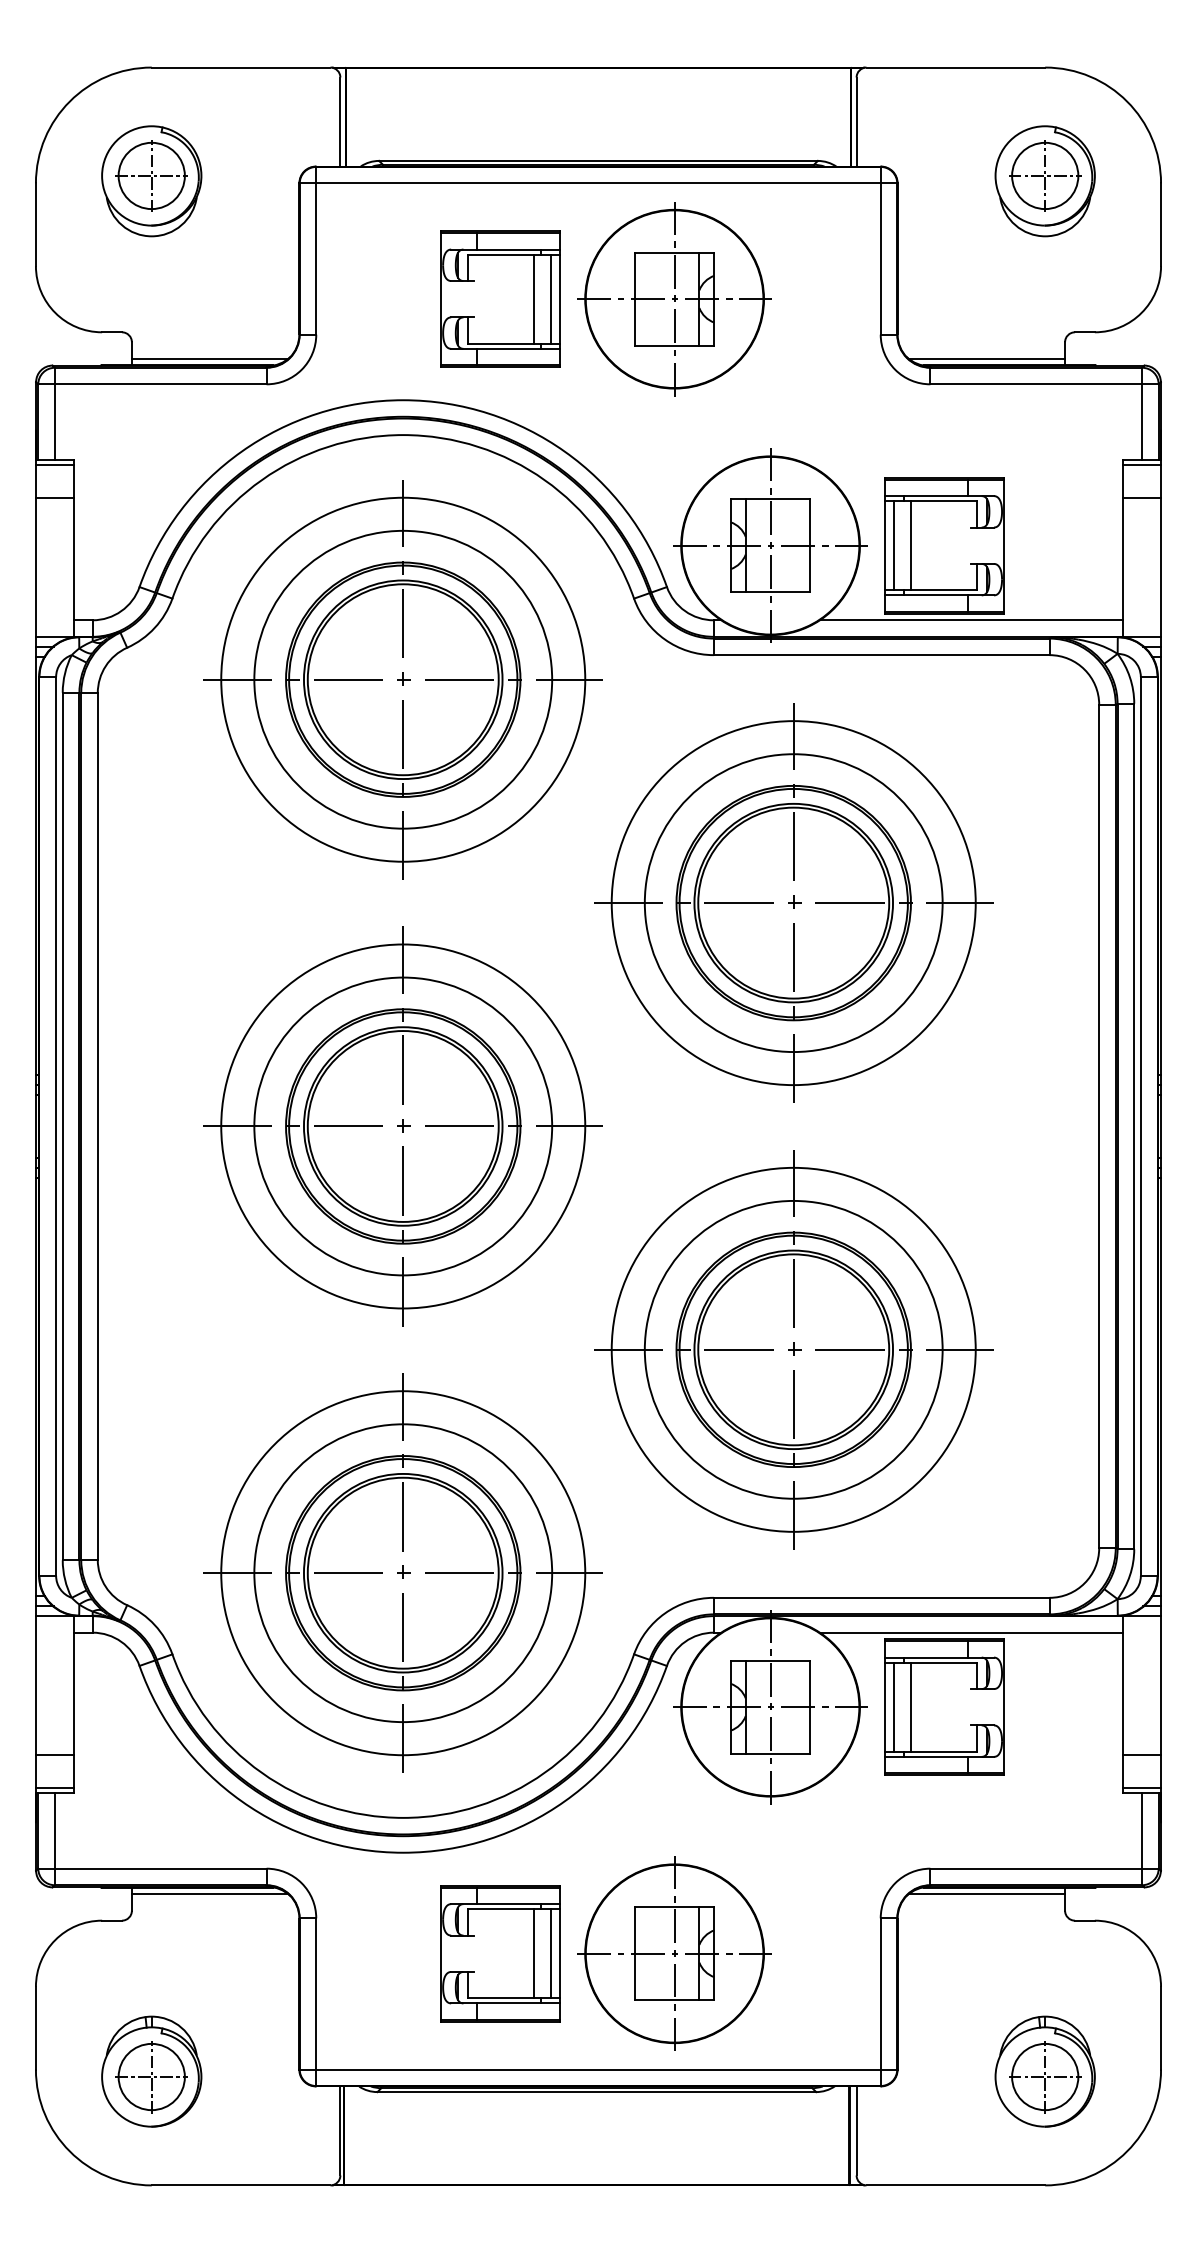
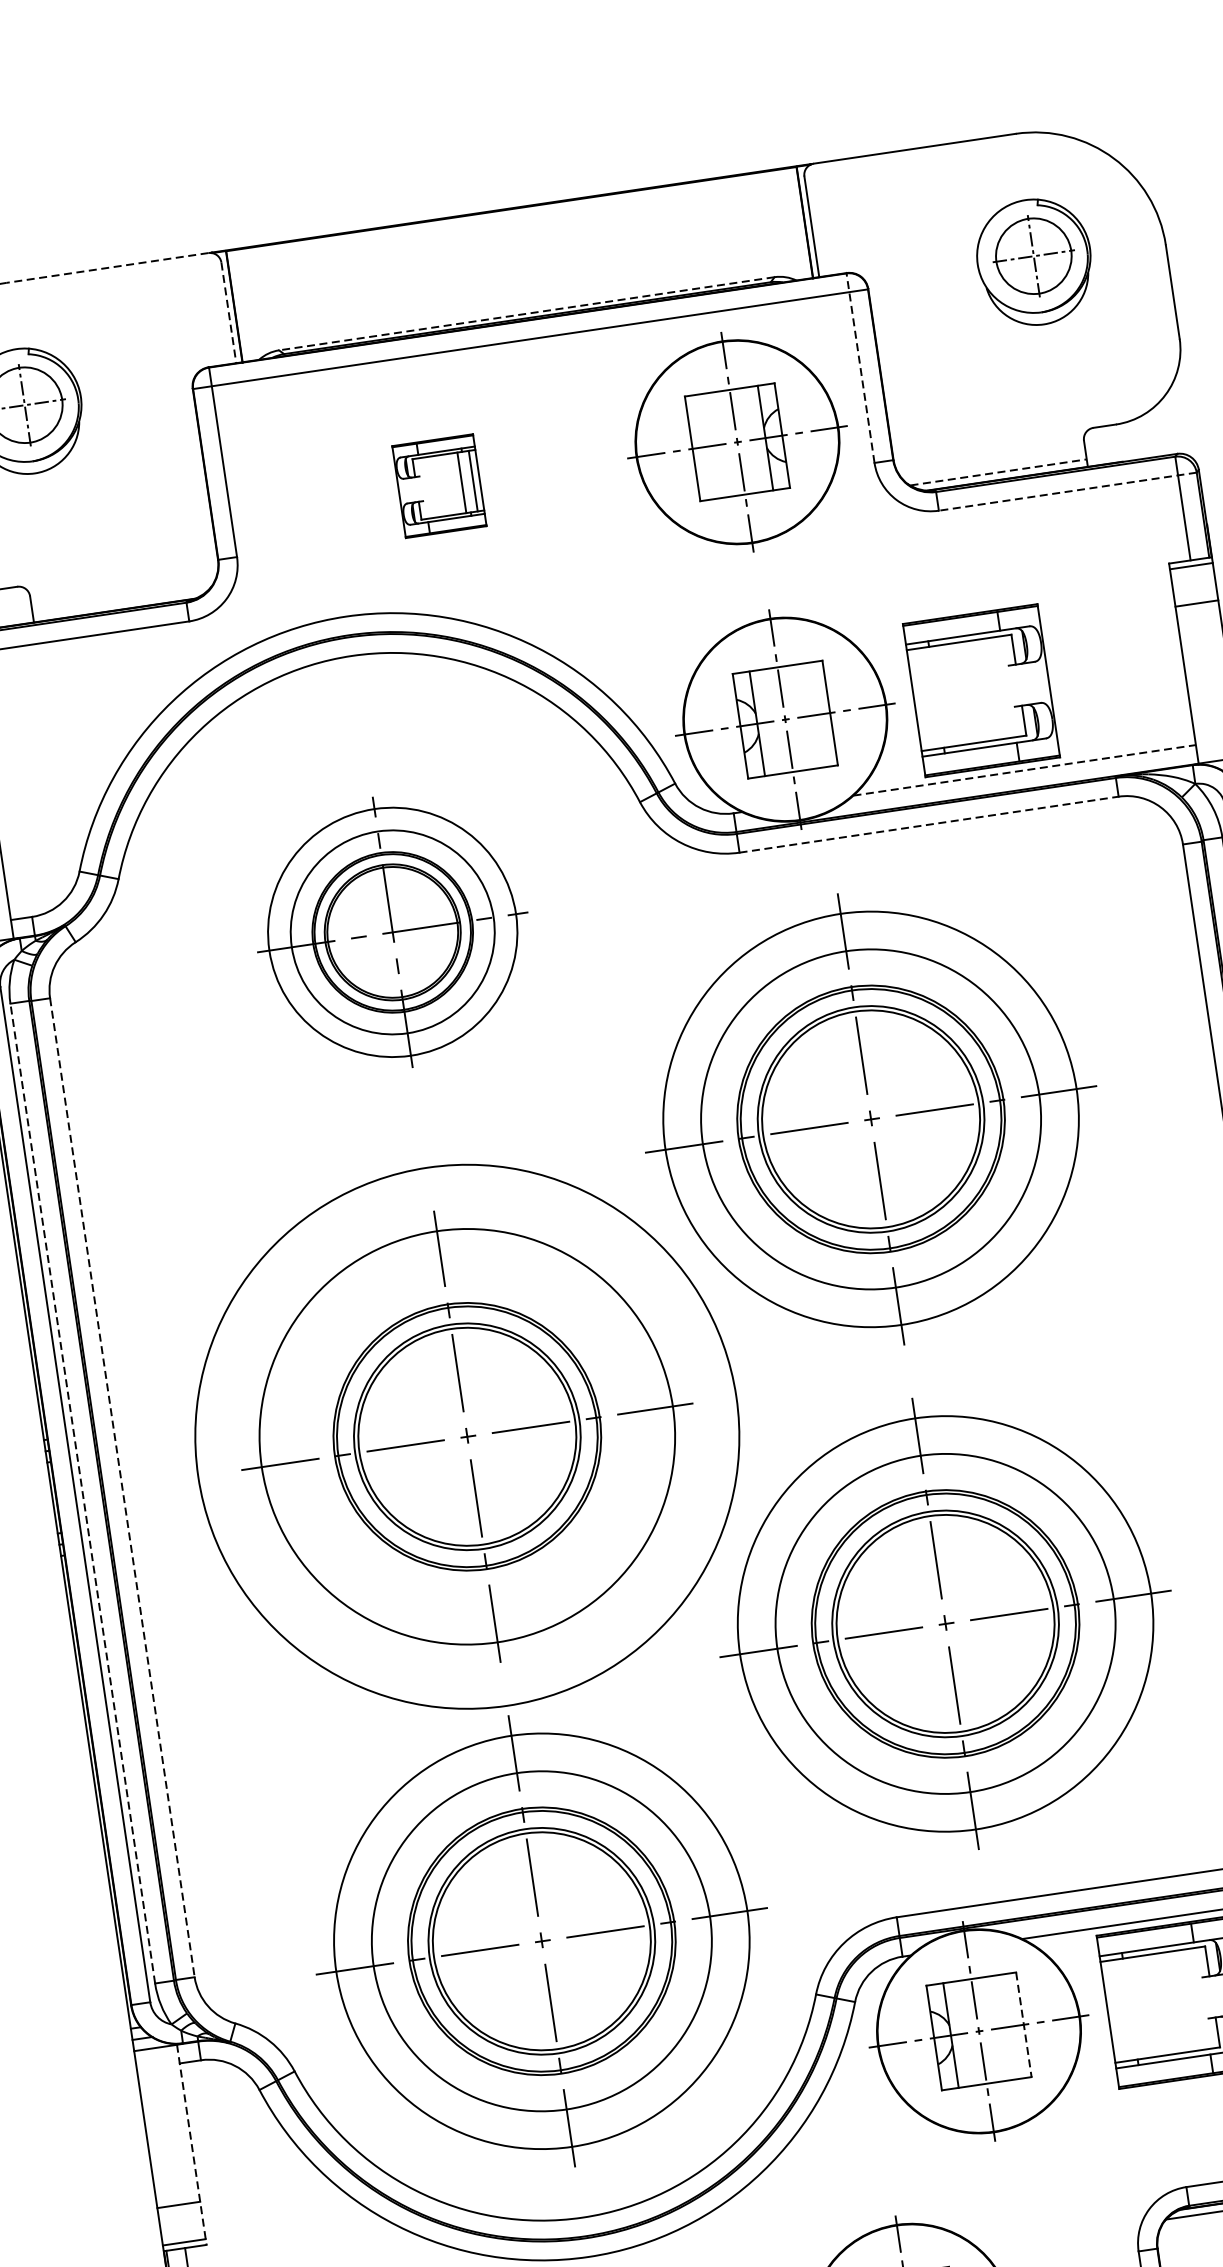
line: (240, 67) -> (106, 267), solid -> dashed
line: (340, 122) -> (229, 313), solid -> dashed
line: (597, 160) -> (525, 313), solid -> dashed
line: (880, 250) -> (860, 367), solid -> dashed
part: (500, 298) -> (439, 485), size x0.6
part: (674, 299) -> (737, 442), moved
line: (209, 358) -> (120, 601), removed
line: (987, 358) -> (999, 472), solid -> dashed
line: (1044, 384) -> (1067, 491), solid -> dashed
line: (894, 545) -> (925, 698), removed
line: (911, 545) -> (944, 695), removed
line: (971, 620) -> (1024, 770), solid -> dashed
line: (881, 655) -> (928, 825), solid -> dashed
part: (402, 679) -> (391, 932), size x0.6
line: (62, 1126) -> (82, 1493), solid -> dashed
circle: (403, 1126) -> (467, 1436), size x1.6
line: (97, 1127) -> (122, 1488), solid -> dashed
line: (73, 1704) -> (191, 2144), solid -> dashed
line: (894, 1706) -> (1118, 2009), removed
line: (911, 1706) -> (1138, 2007), removed
line: (810, 1707) -> (1024, 2025), solid -> dashed

